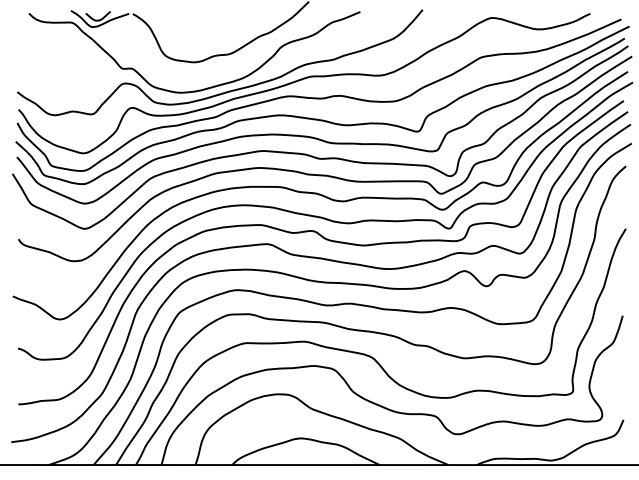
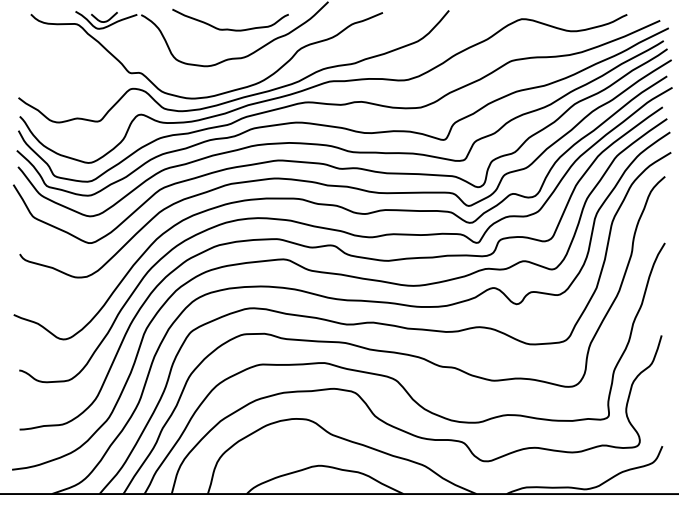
curve: (215, 26) -> (229, 28), added

